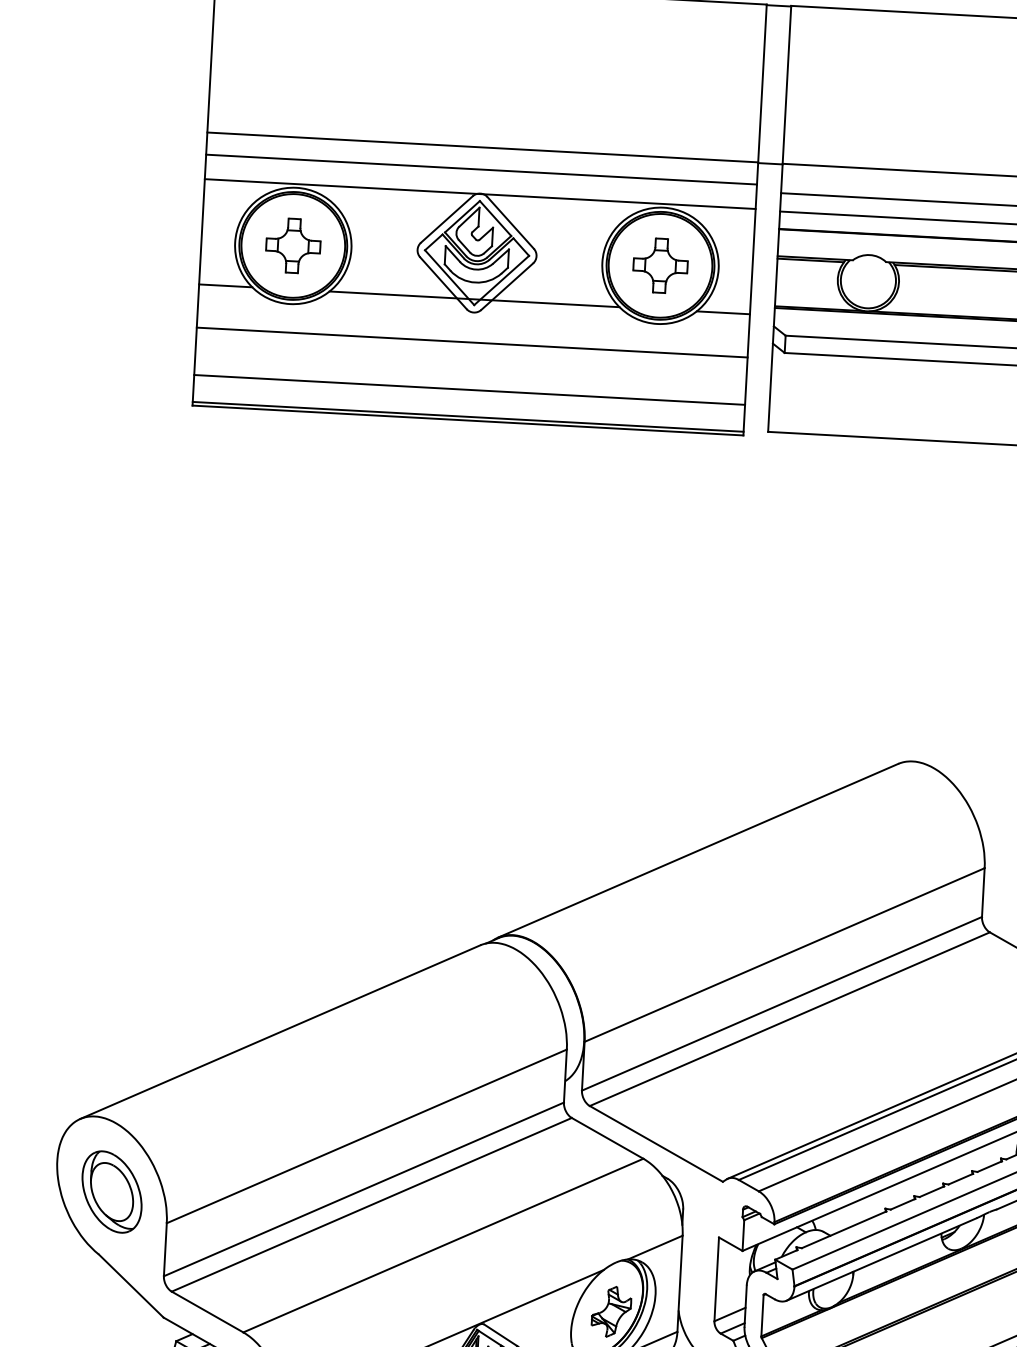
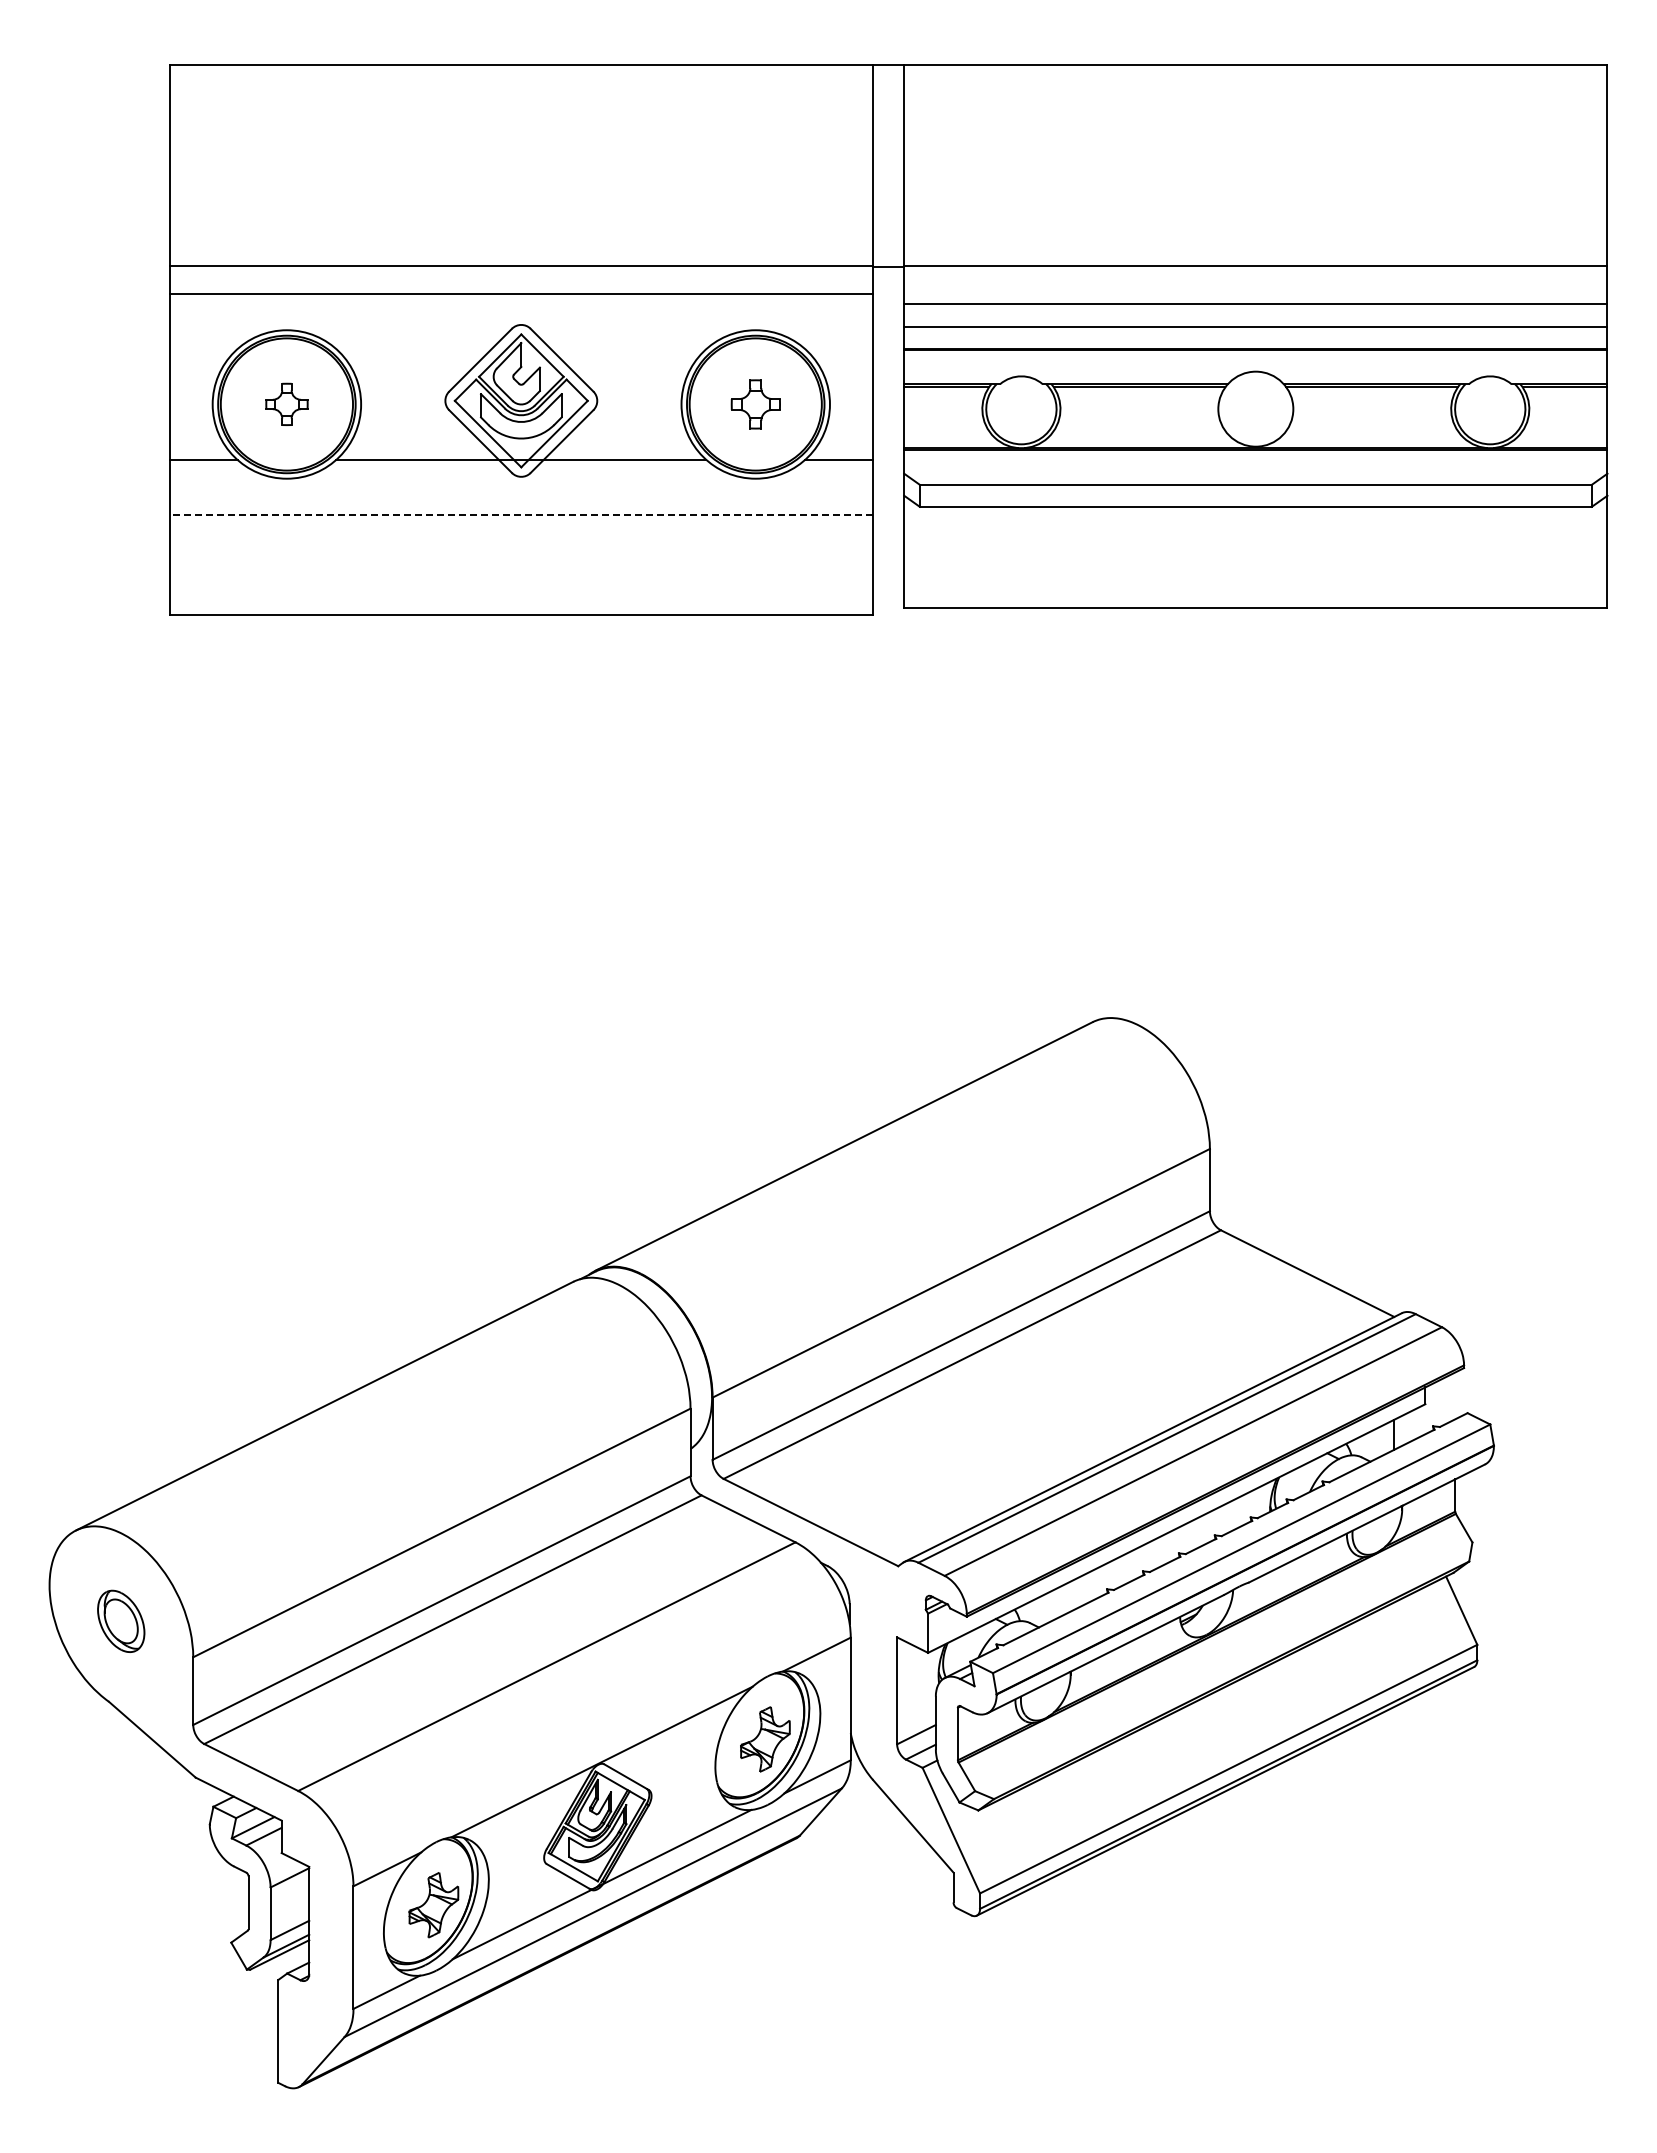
line: (479, 193) -> (520, 325), removed
part: (292, 245) -> (286, 404), size x0.6
part: (660, 265) -> (755, 404), size x0.7
line: (472, 342) -> (521, 515), solid -> dashed
line: (469, 389) -> (520, 575), removed
line: (467, 417) -> (520, 610), removed
part: (111, 1192) -> (120, 1621), size x0.6

